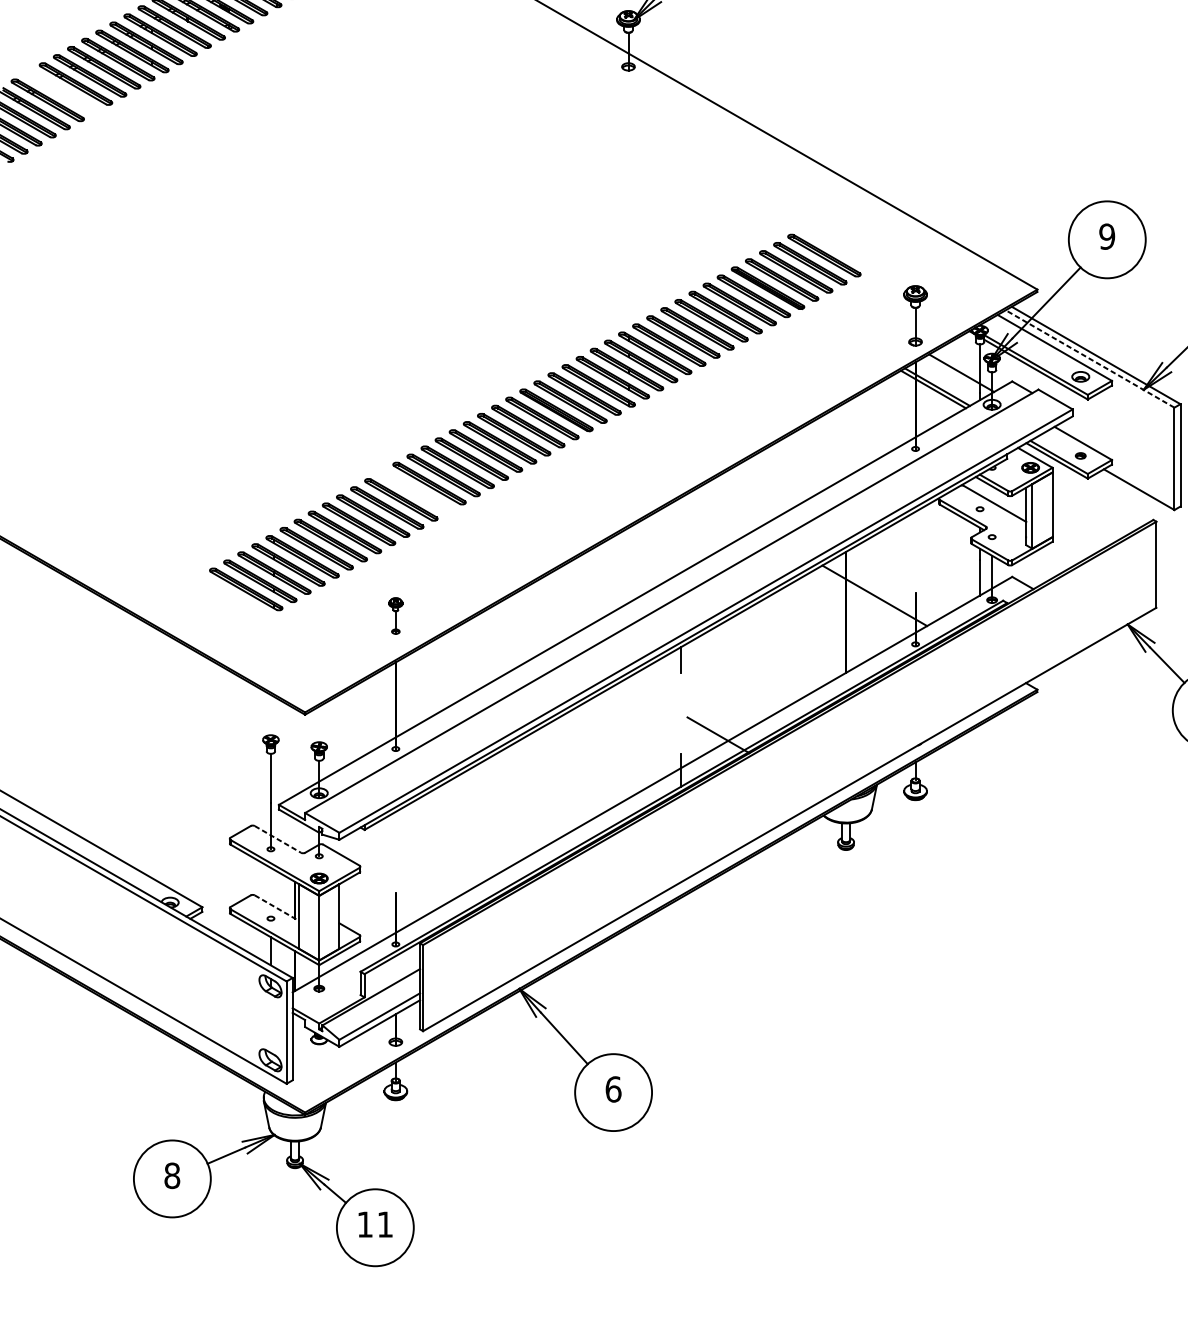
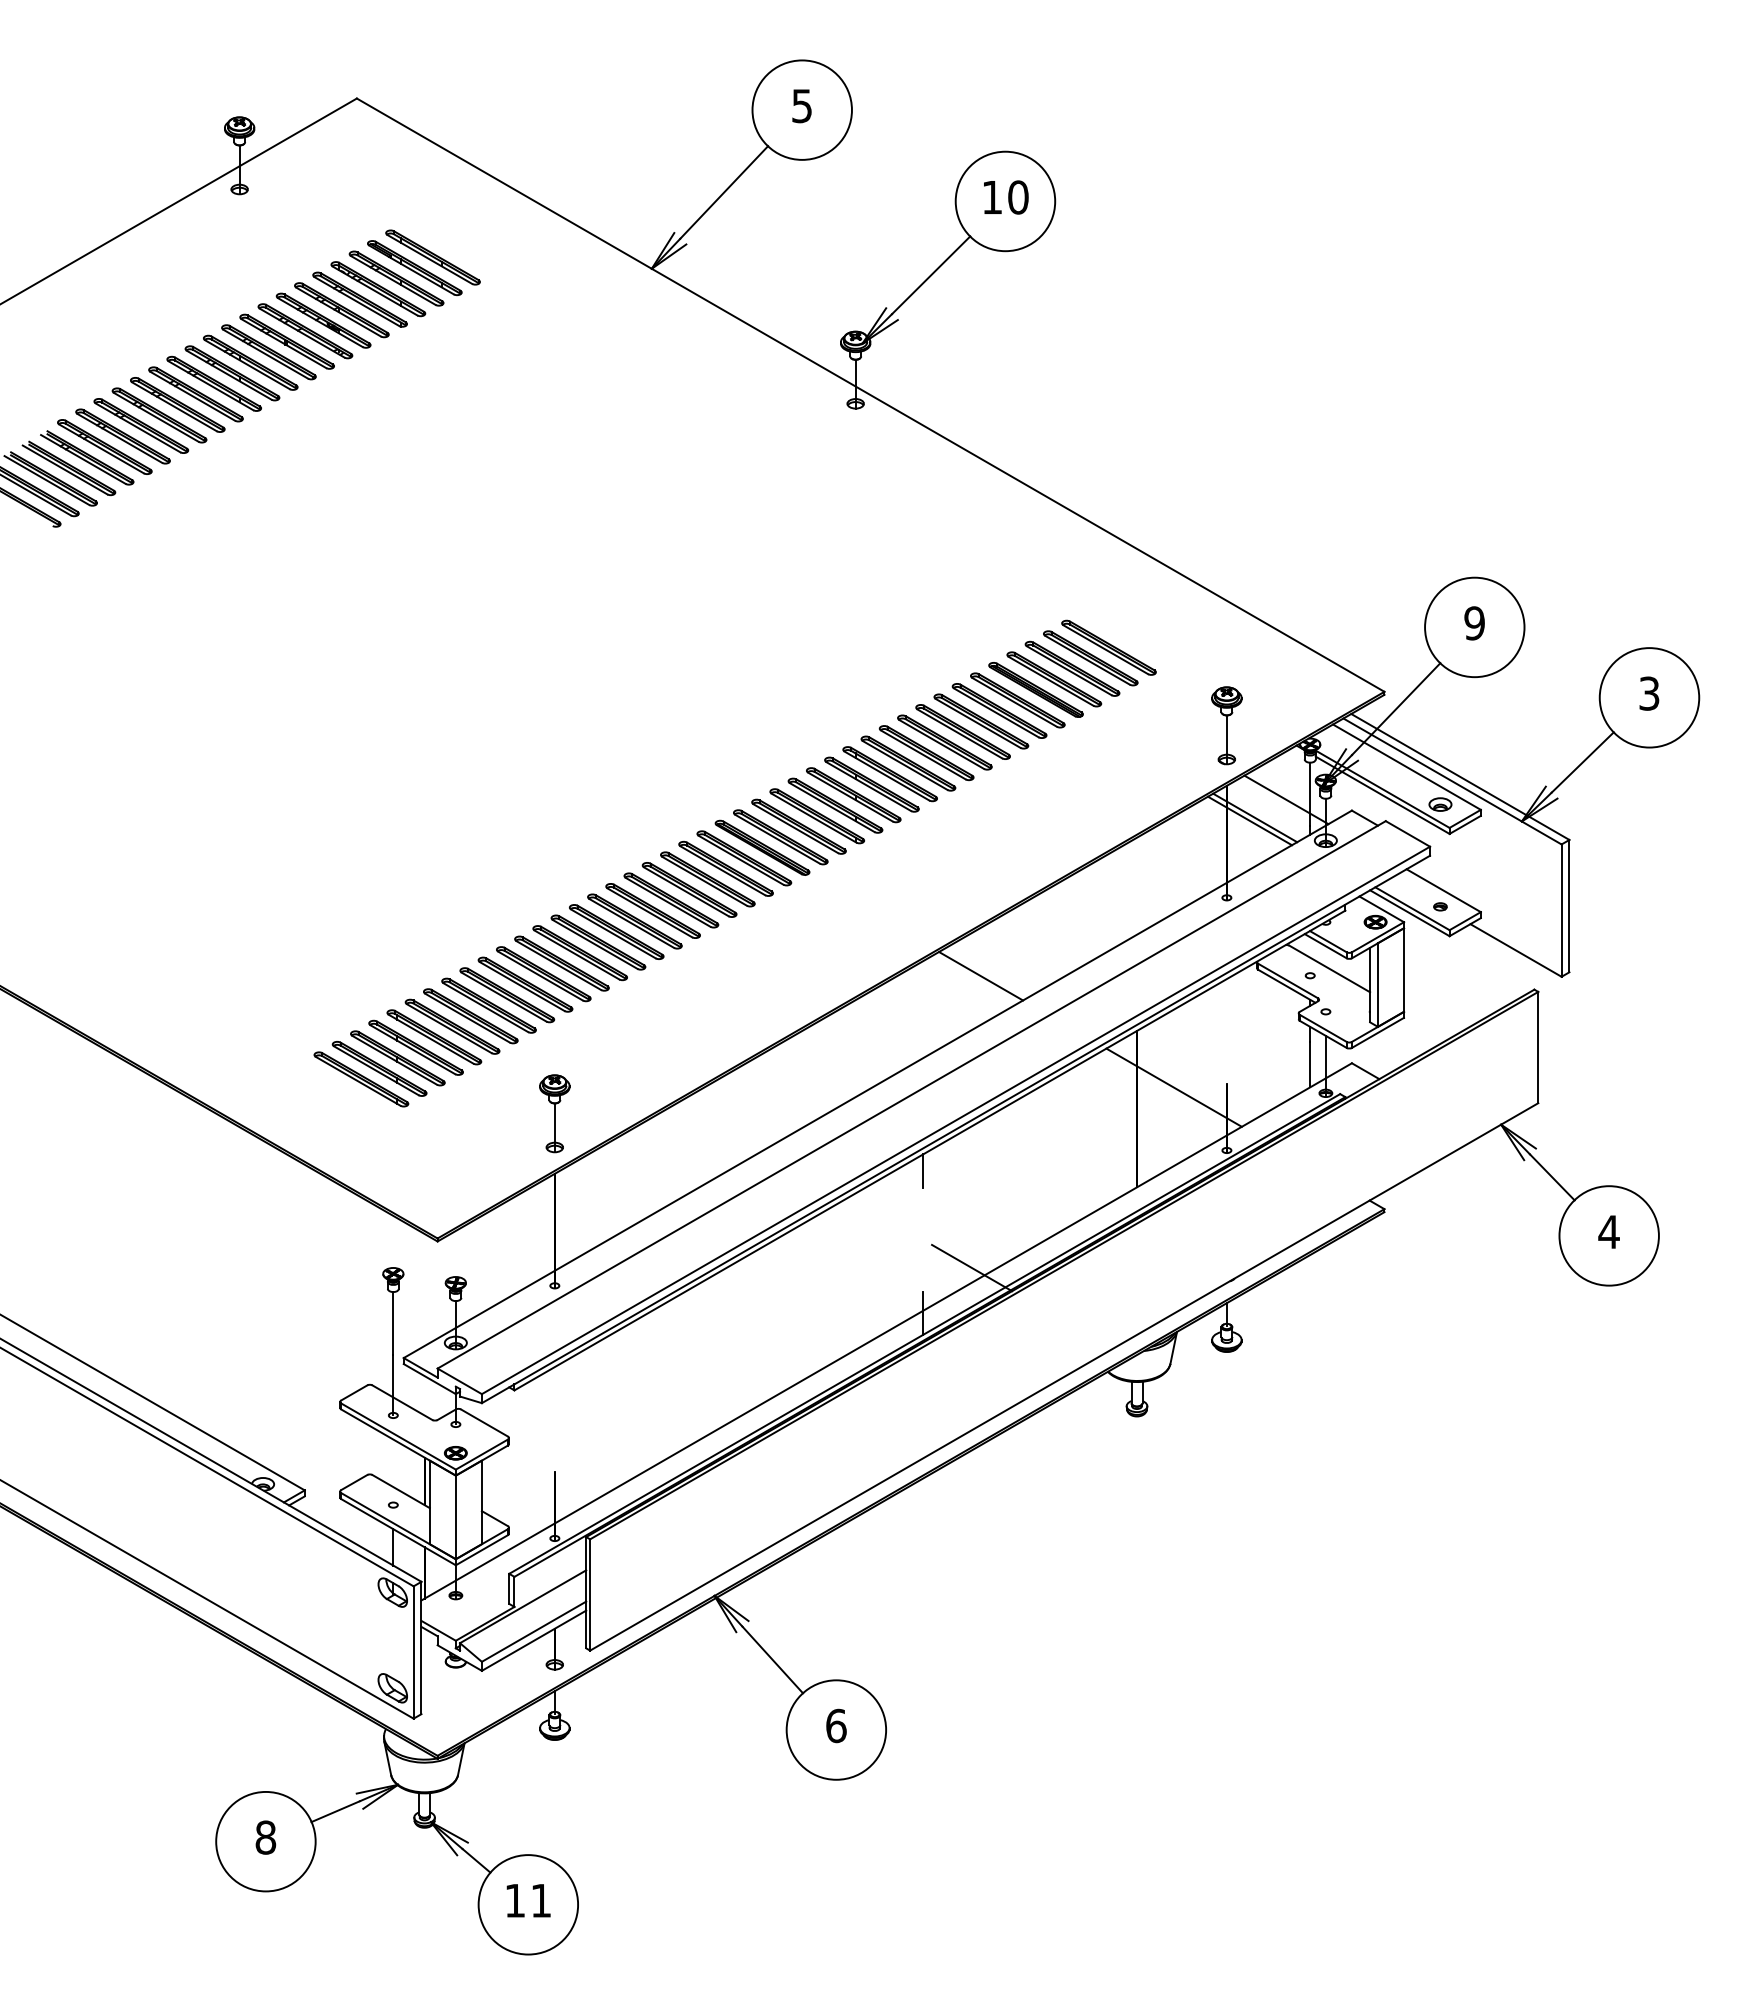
part: (61, 92) -> (122, 436), added
line: (1090, 358) -> (1452, 781), dashed -> solid
part: (414, 492) -> (579, 953), added
line: (725, 509) -> (981, 975), added
part: (395, 615) -> (554, 1113), size x1.67
line: (277, 839) -> (402, 1402), dashed -> solid
line: (277, 908) -> (401, 1491), dashed -> solid

